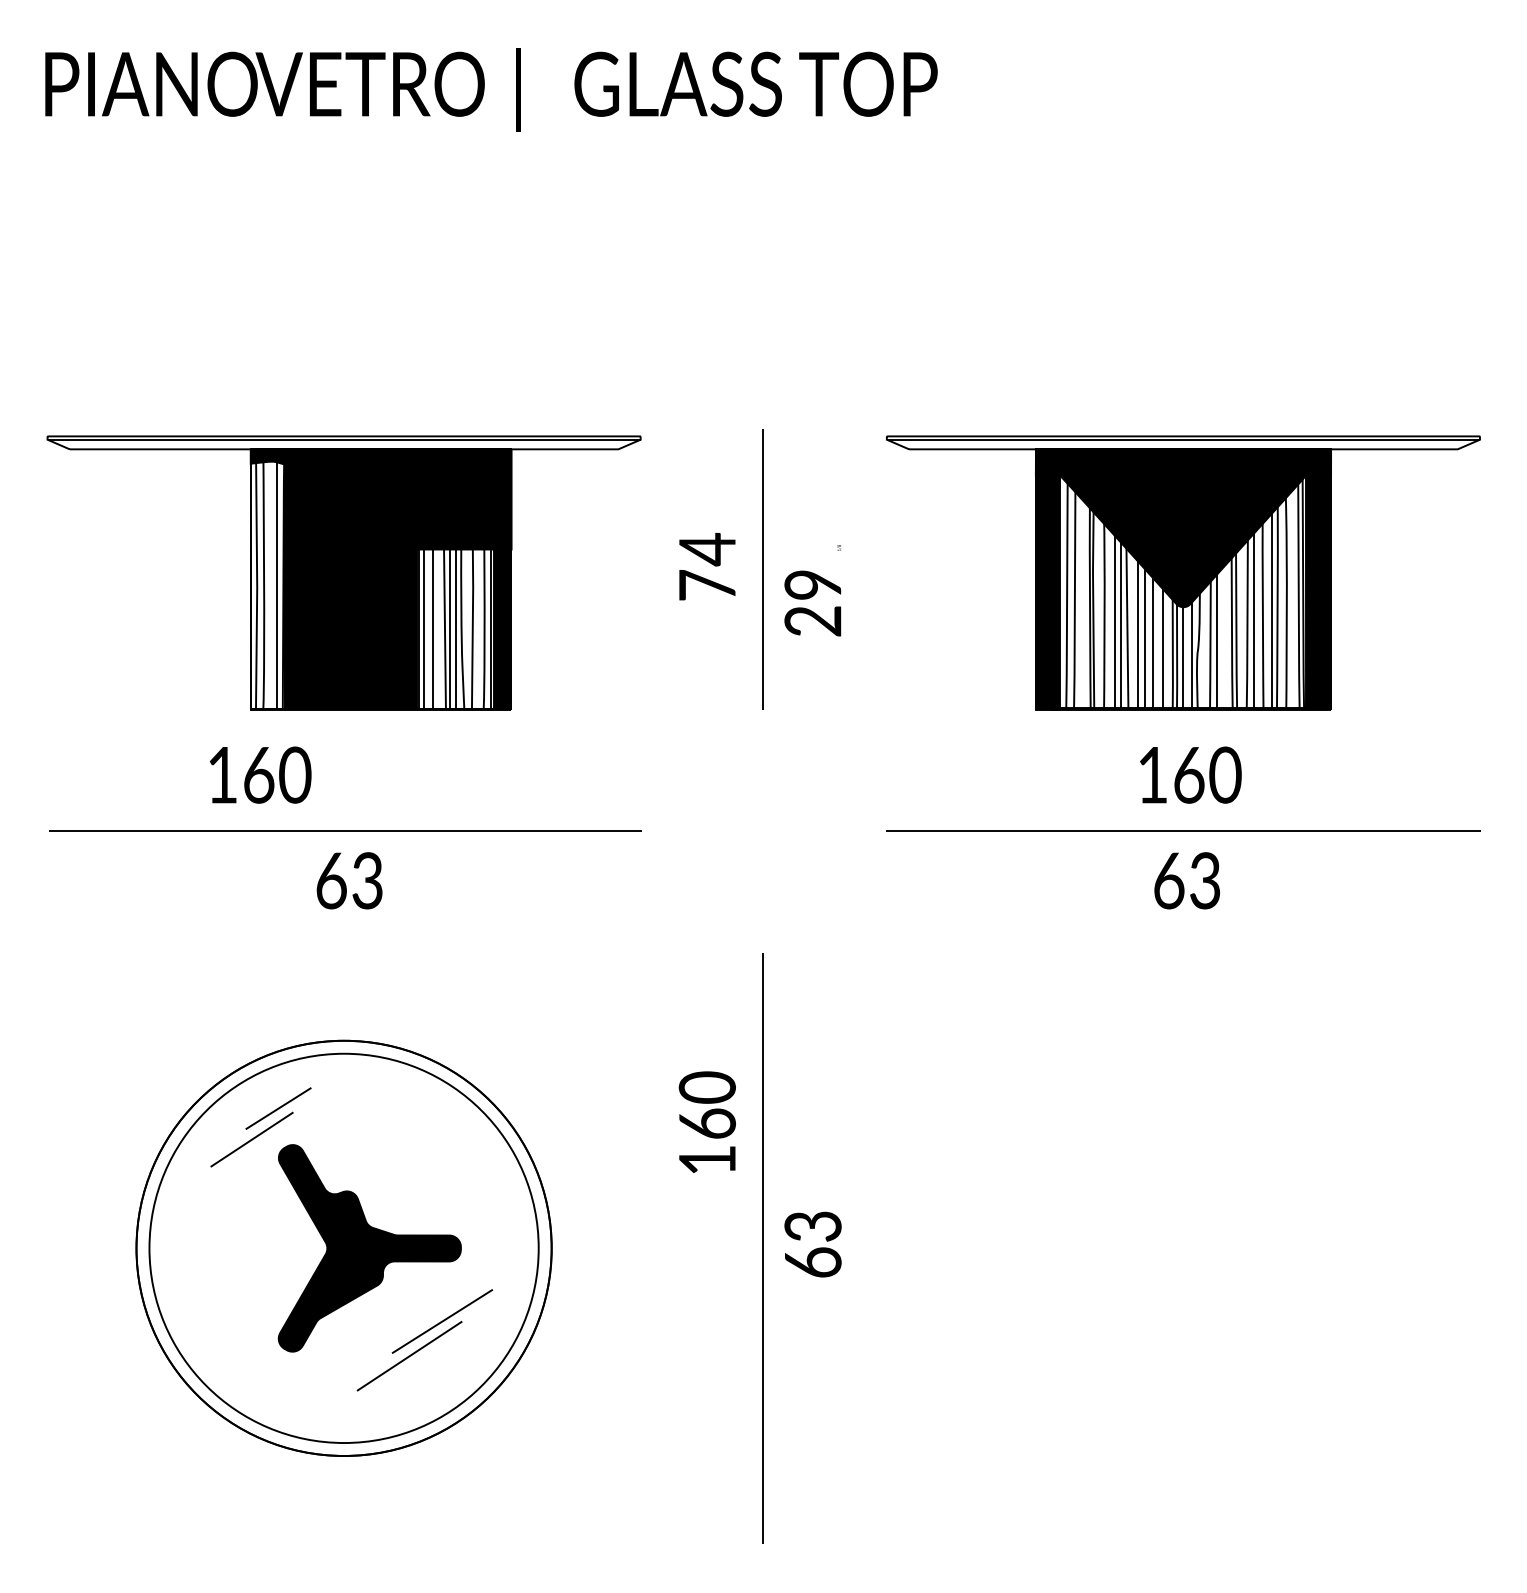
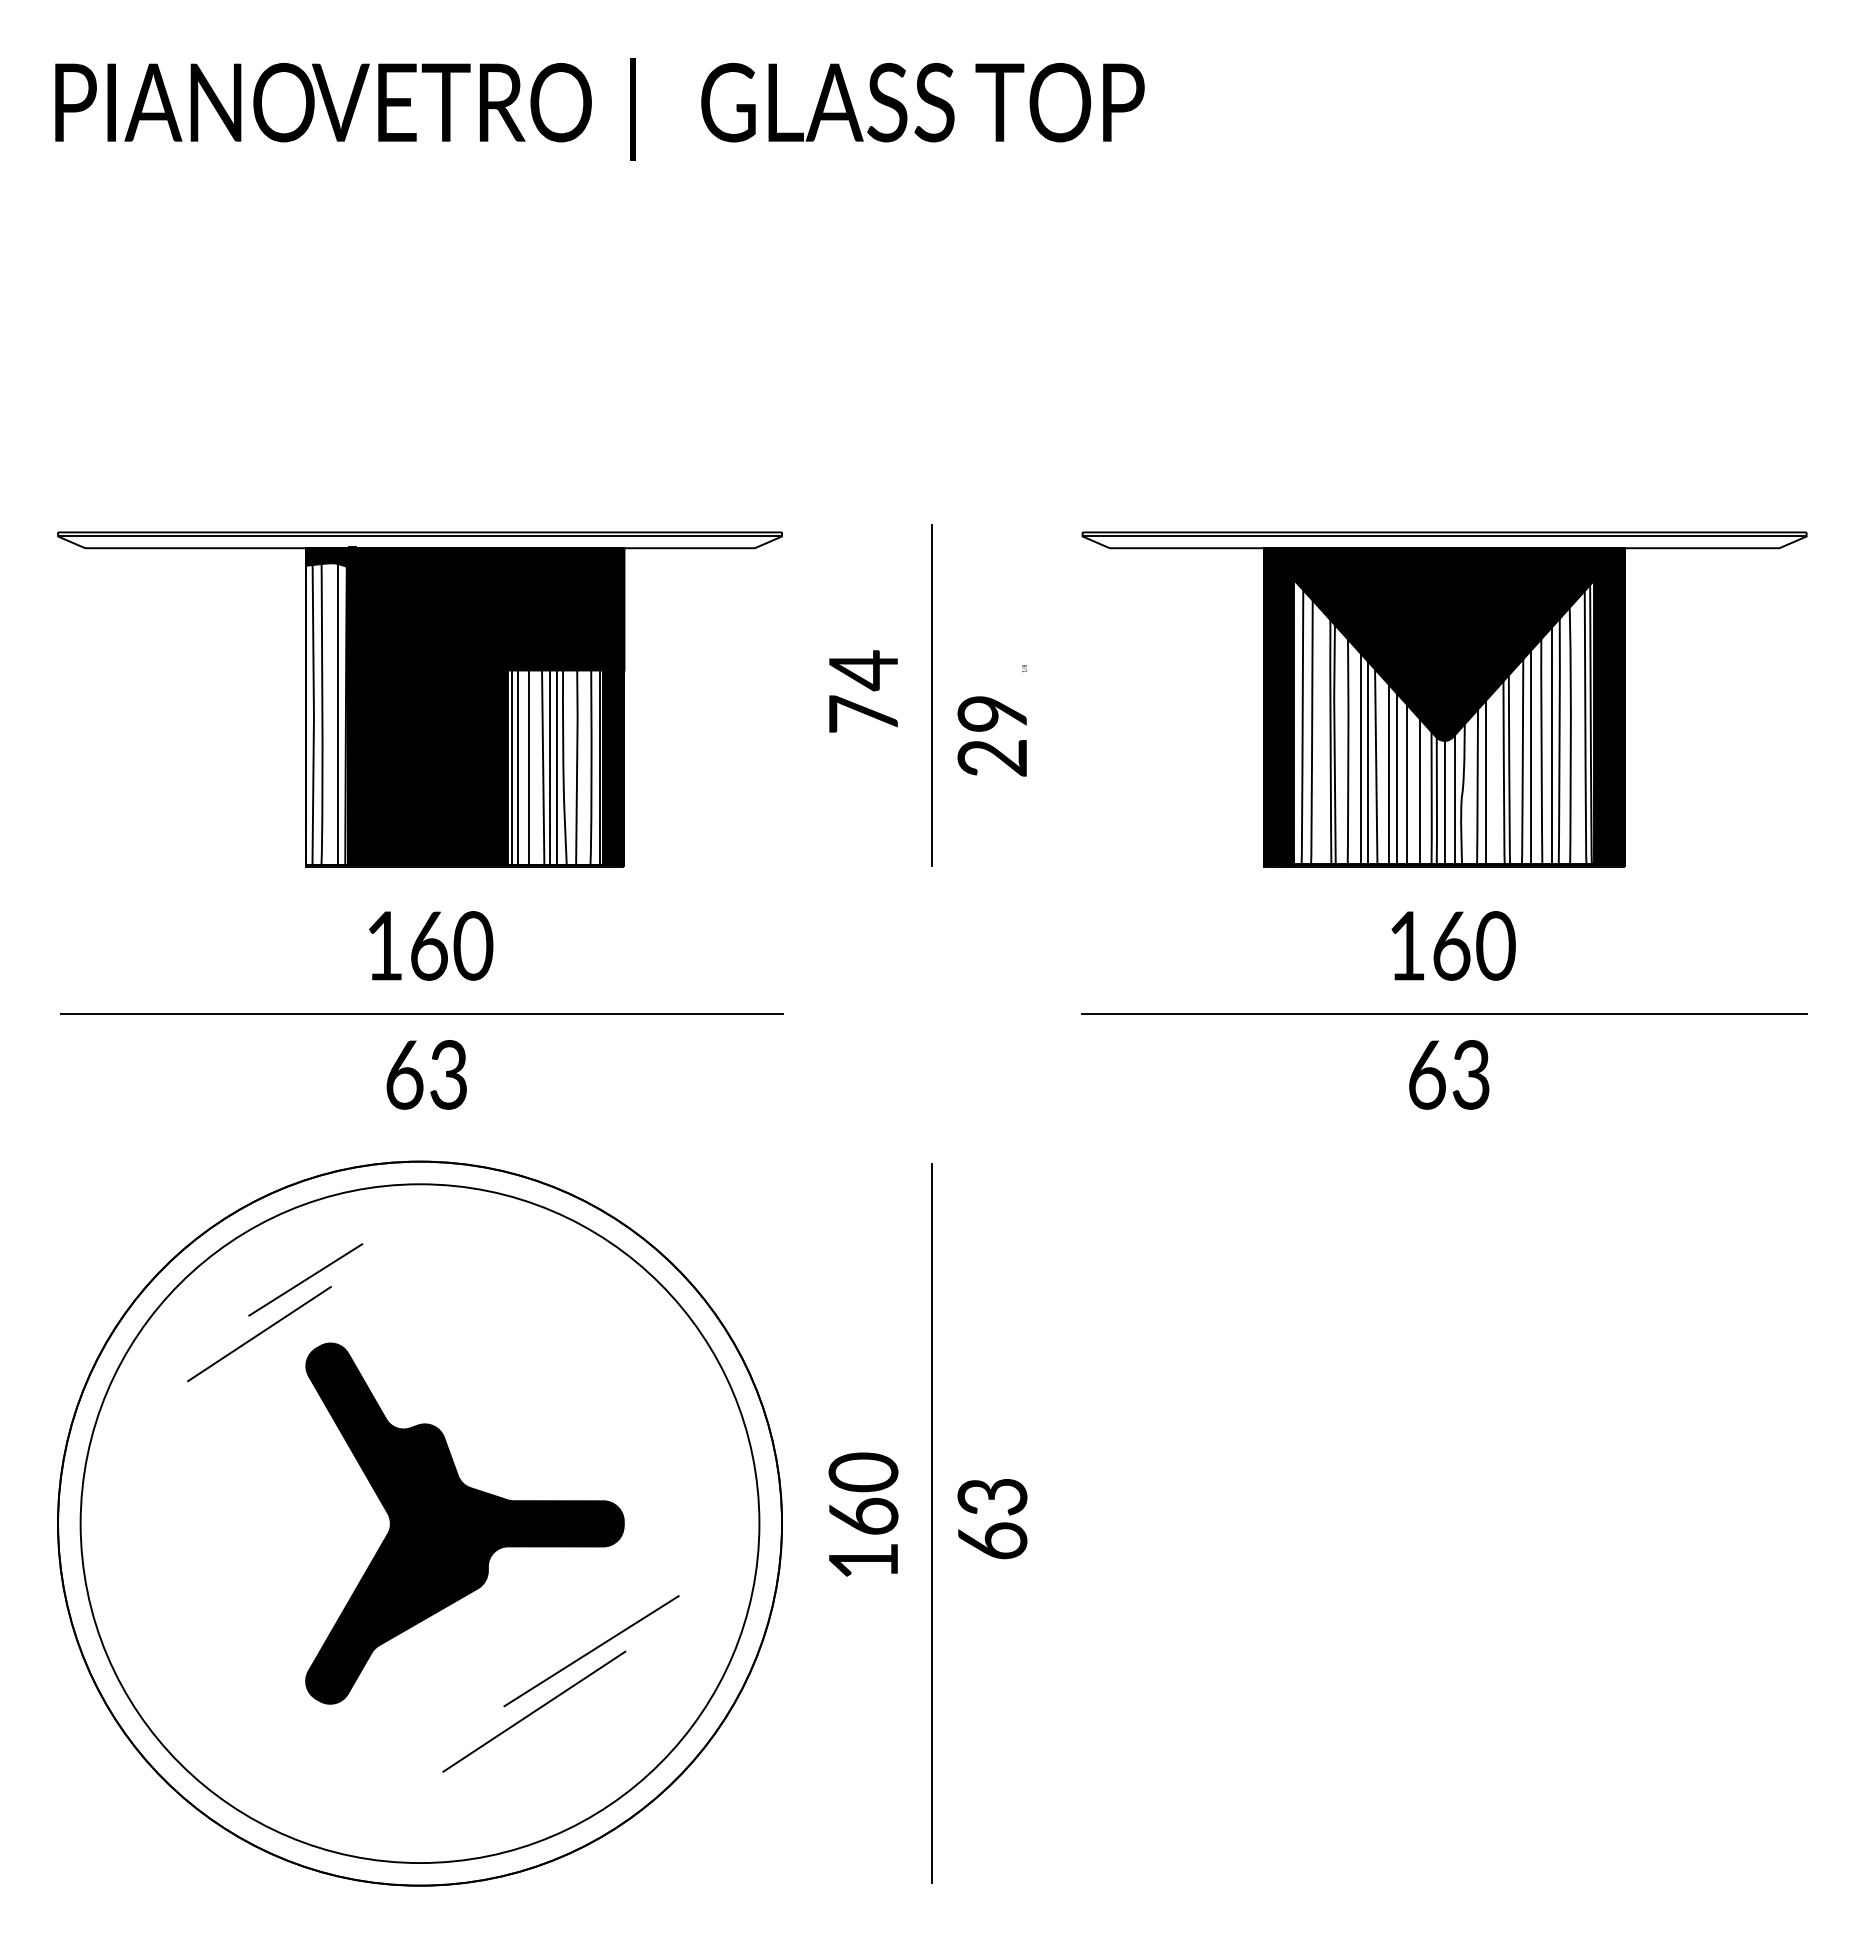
text: (260, 774) -> (431, 945), moved
text: (707, 1122) -> (863, 1514), moved
part: (343, 1248) -> (419, 1523), size x1.43

